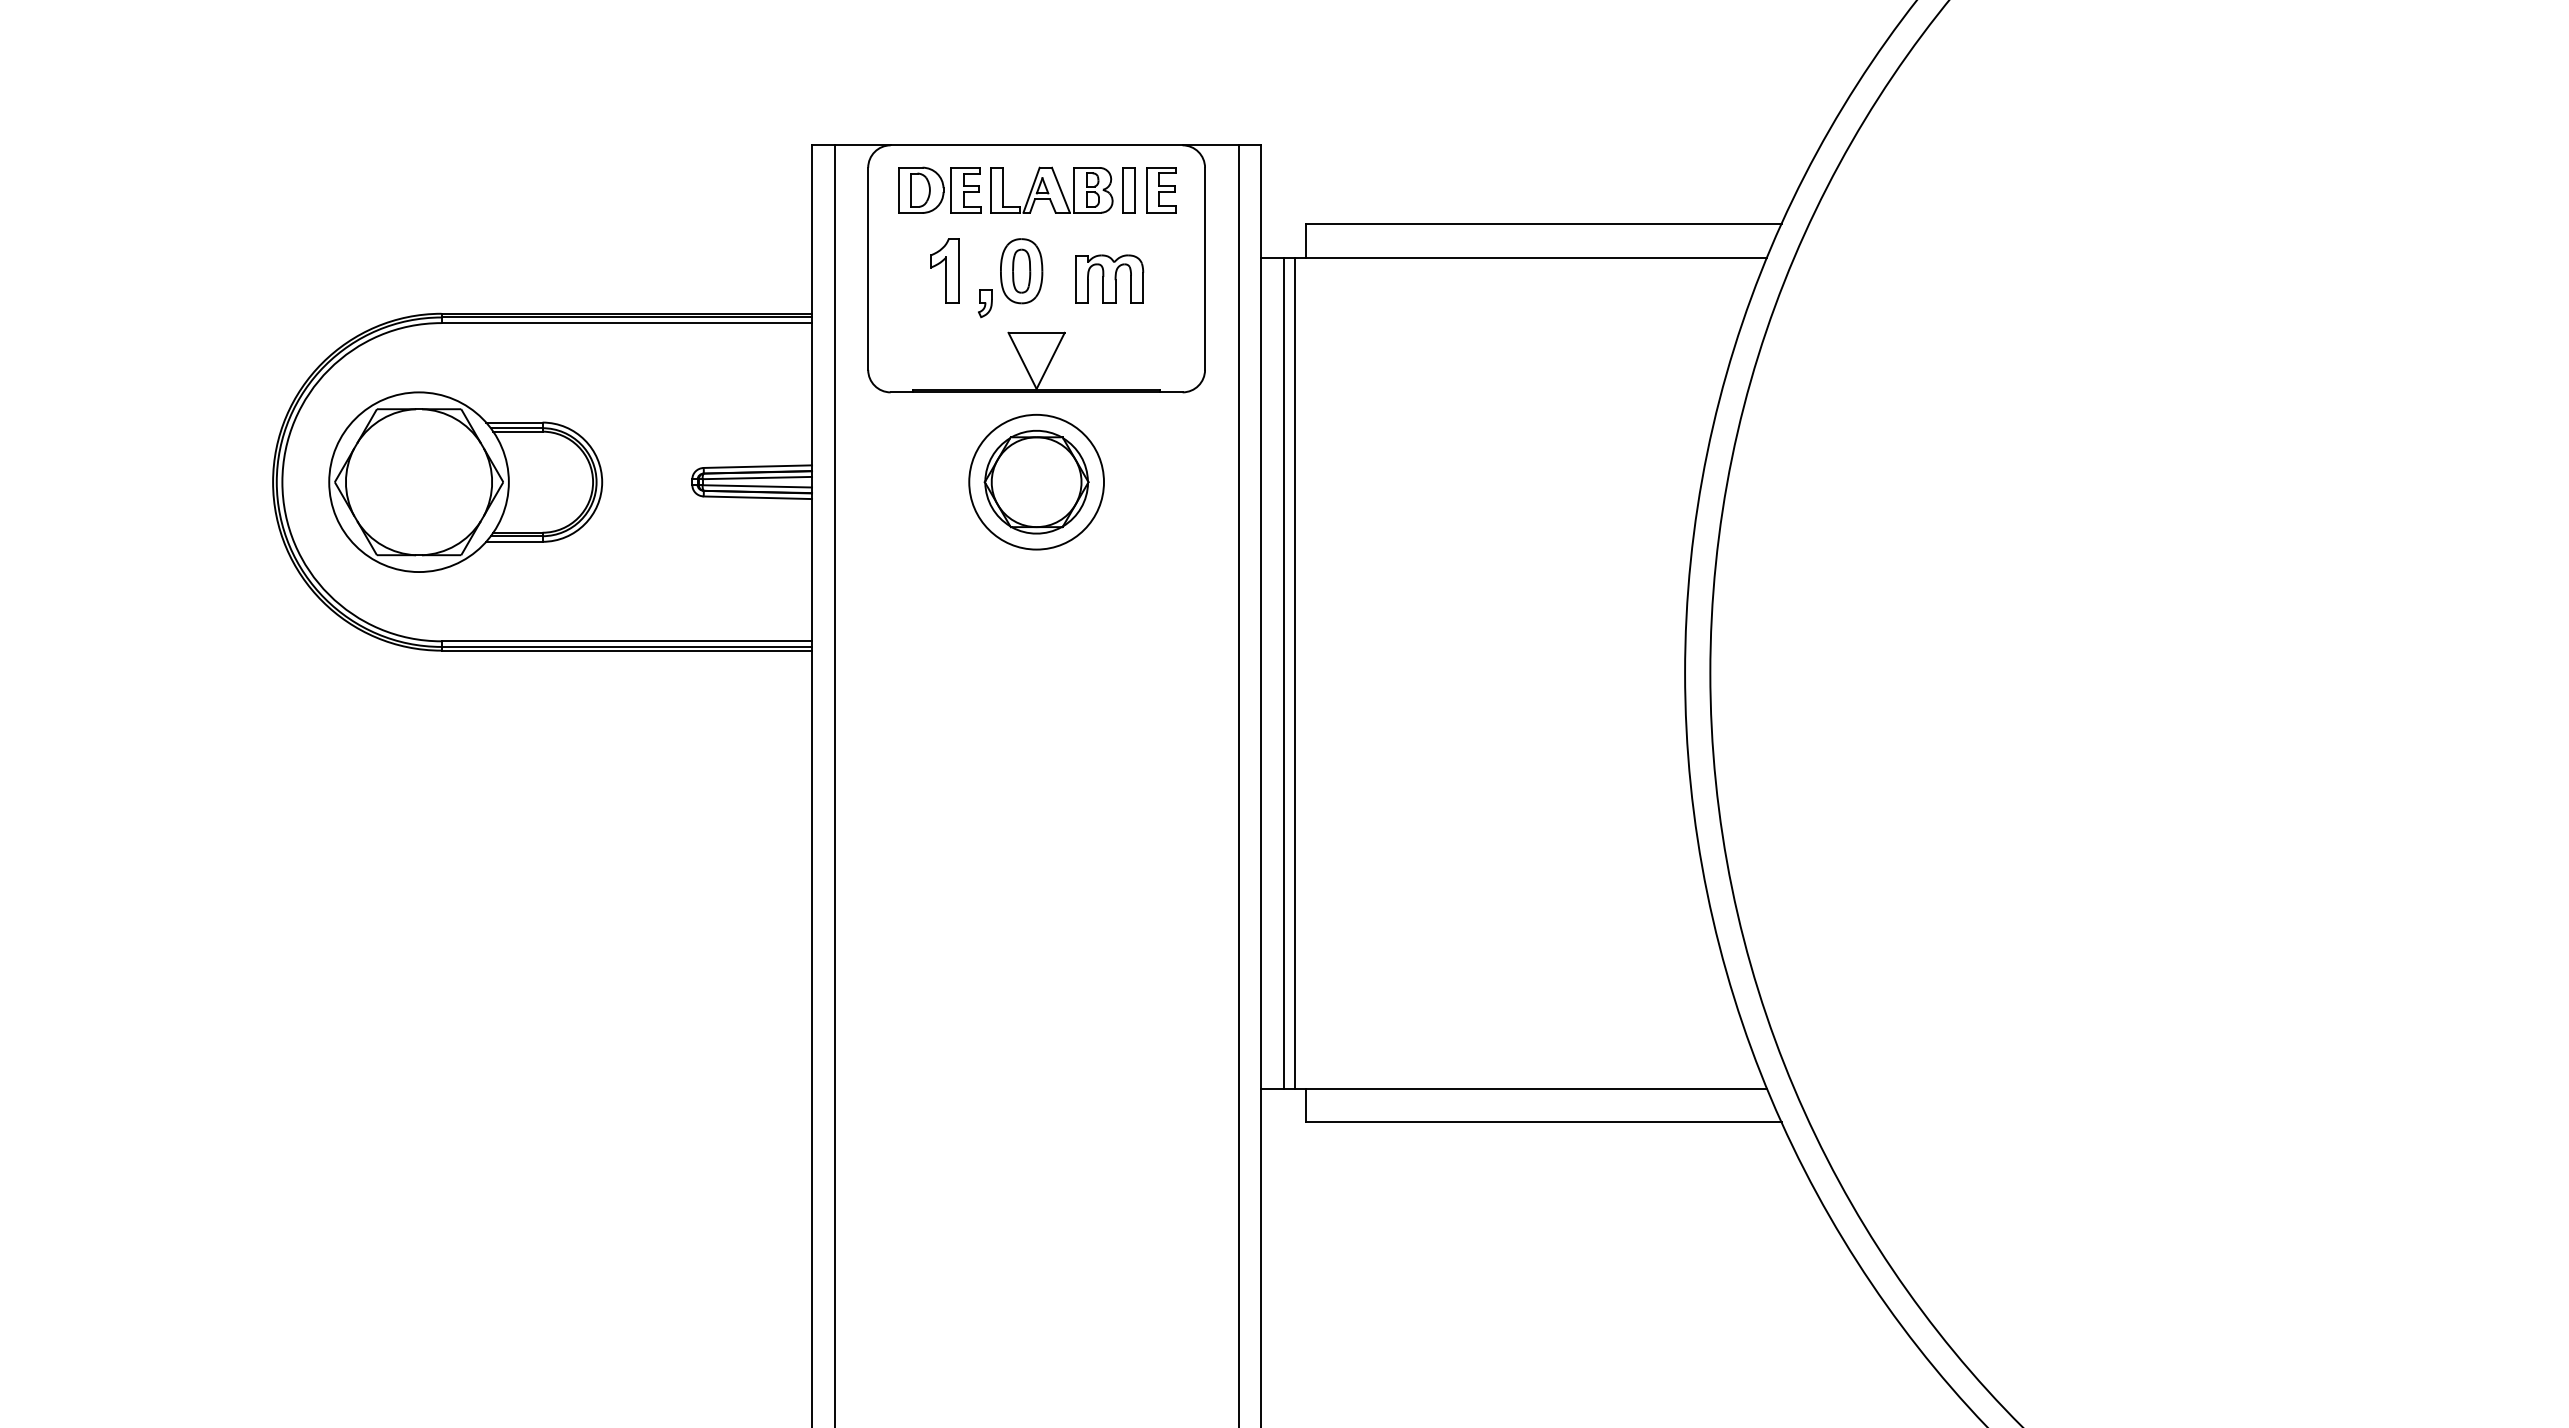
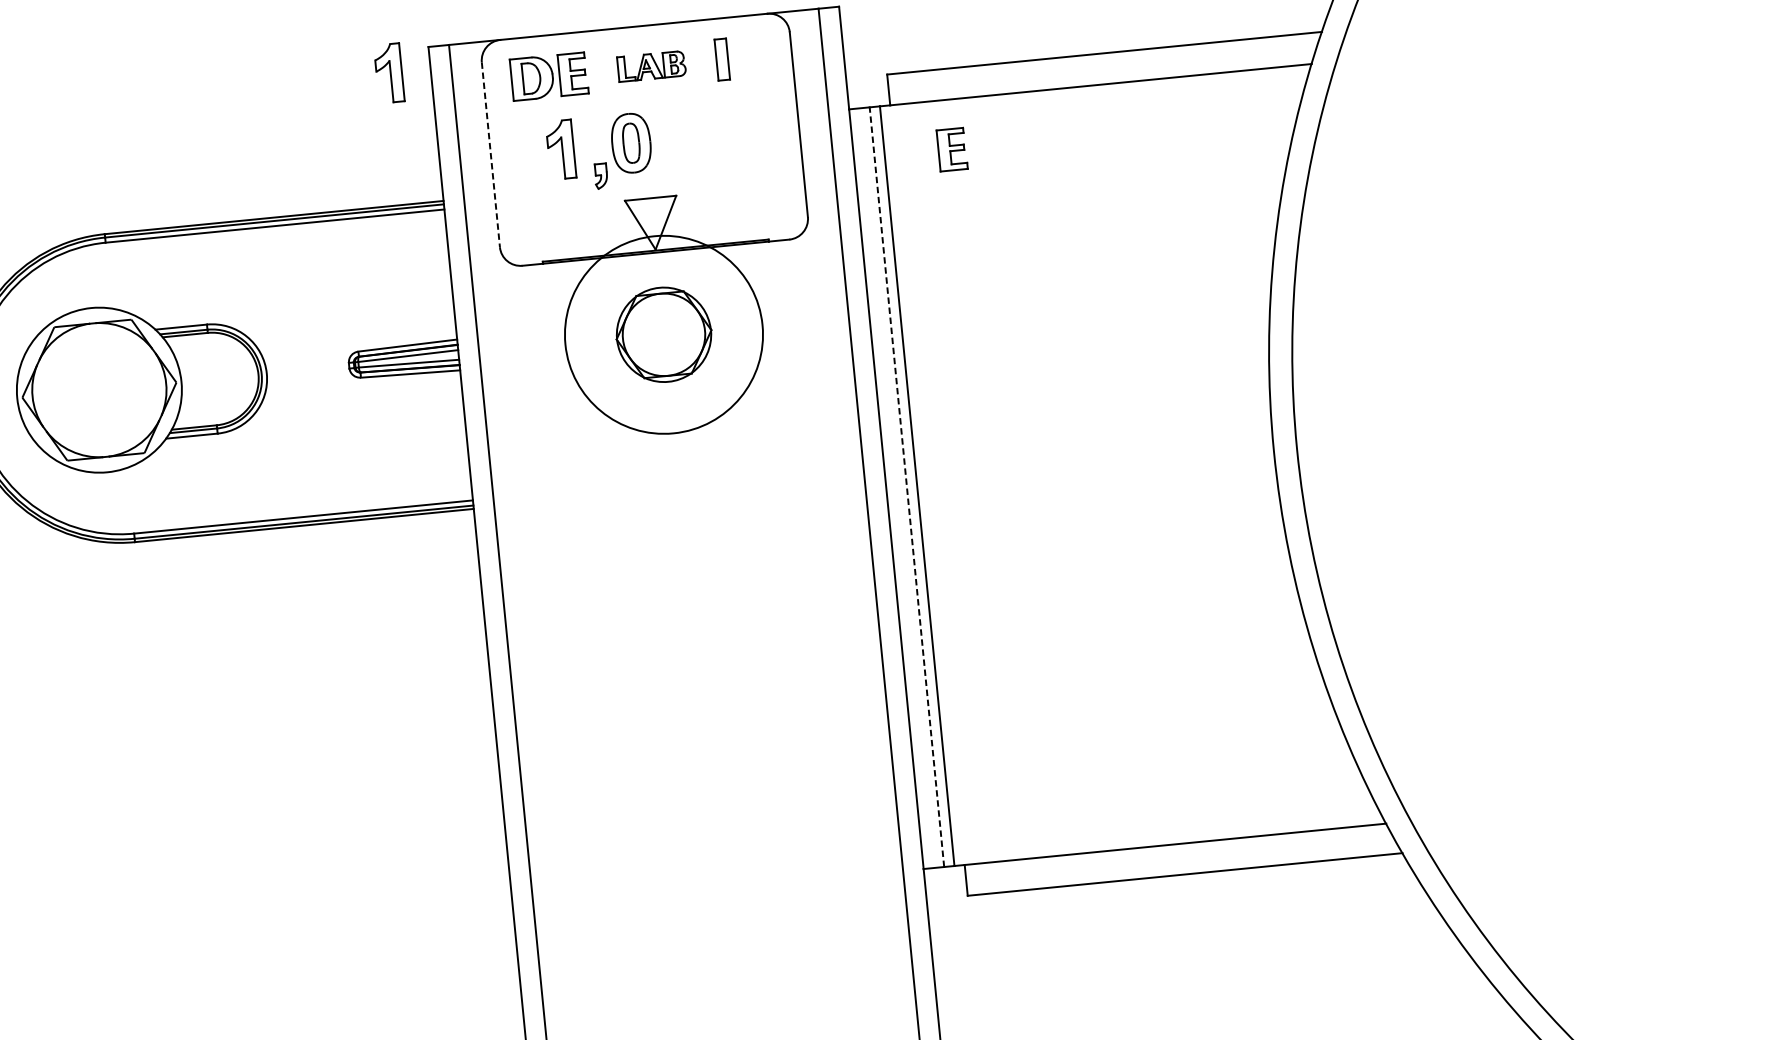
part: (766, 169) -> (389, 73), added
part: (1051, 189) -> (651, 65), size x0.6
part: (1161, 190) -> (952, 149), moved
line: (868, 269) -> (491, 155), solid -> dashed
part: (1109, 278) -> (712, 142), removed
circle: (1036, 481) -> (663, 334), size x1.6
line: (1283, 672) -> (906, 486), solid -> dashed

